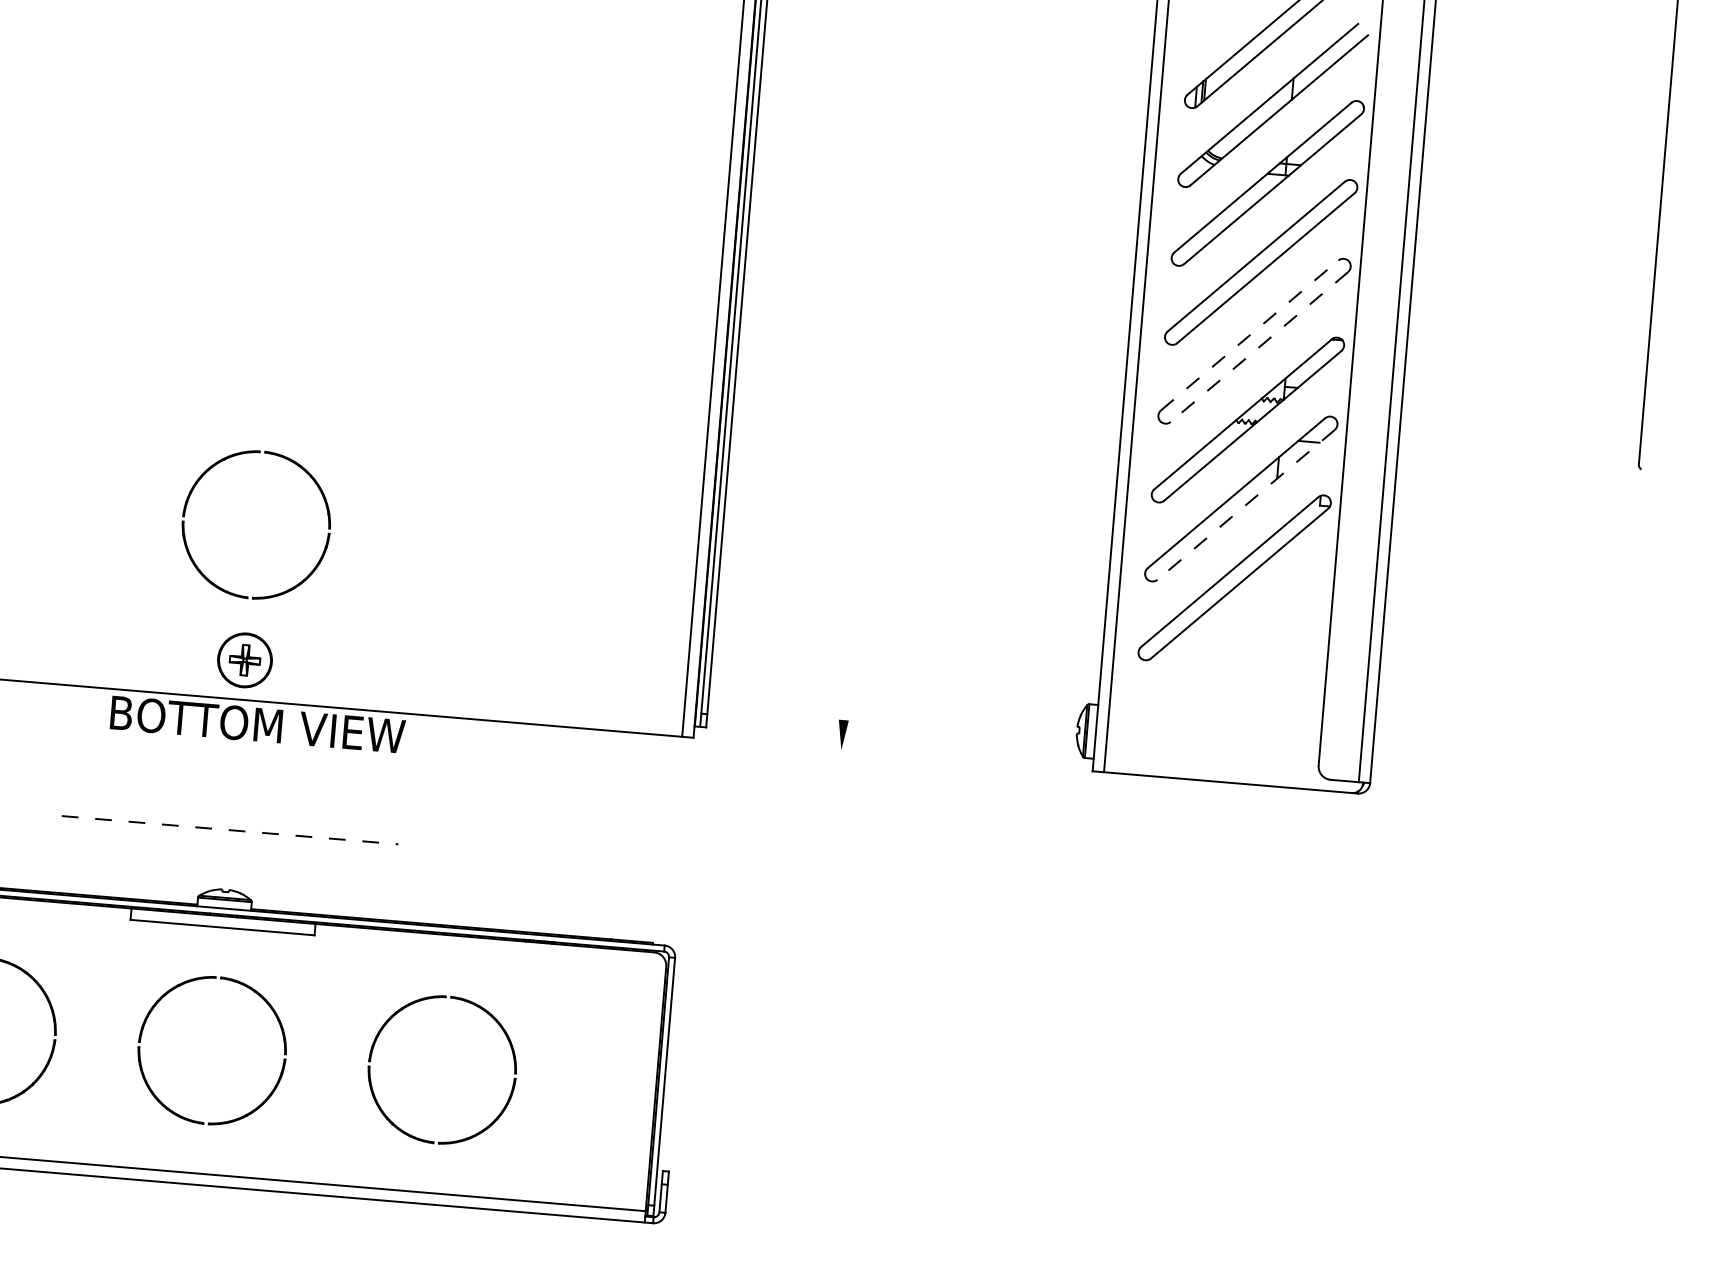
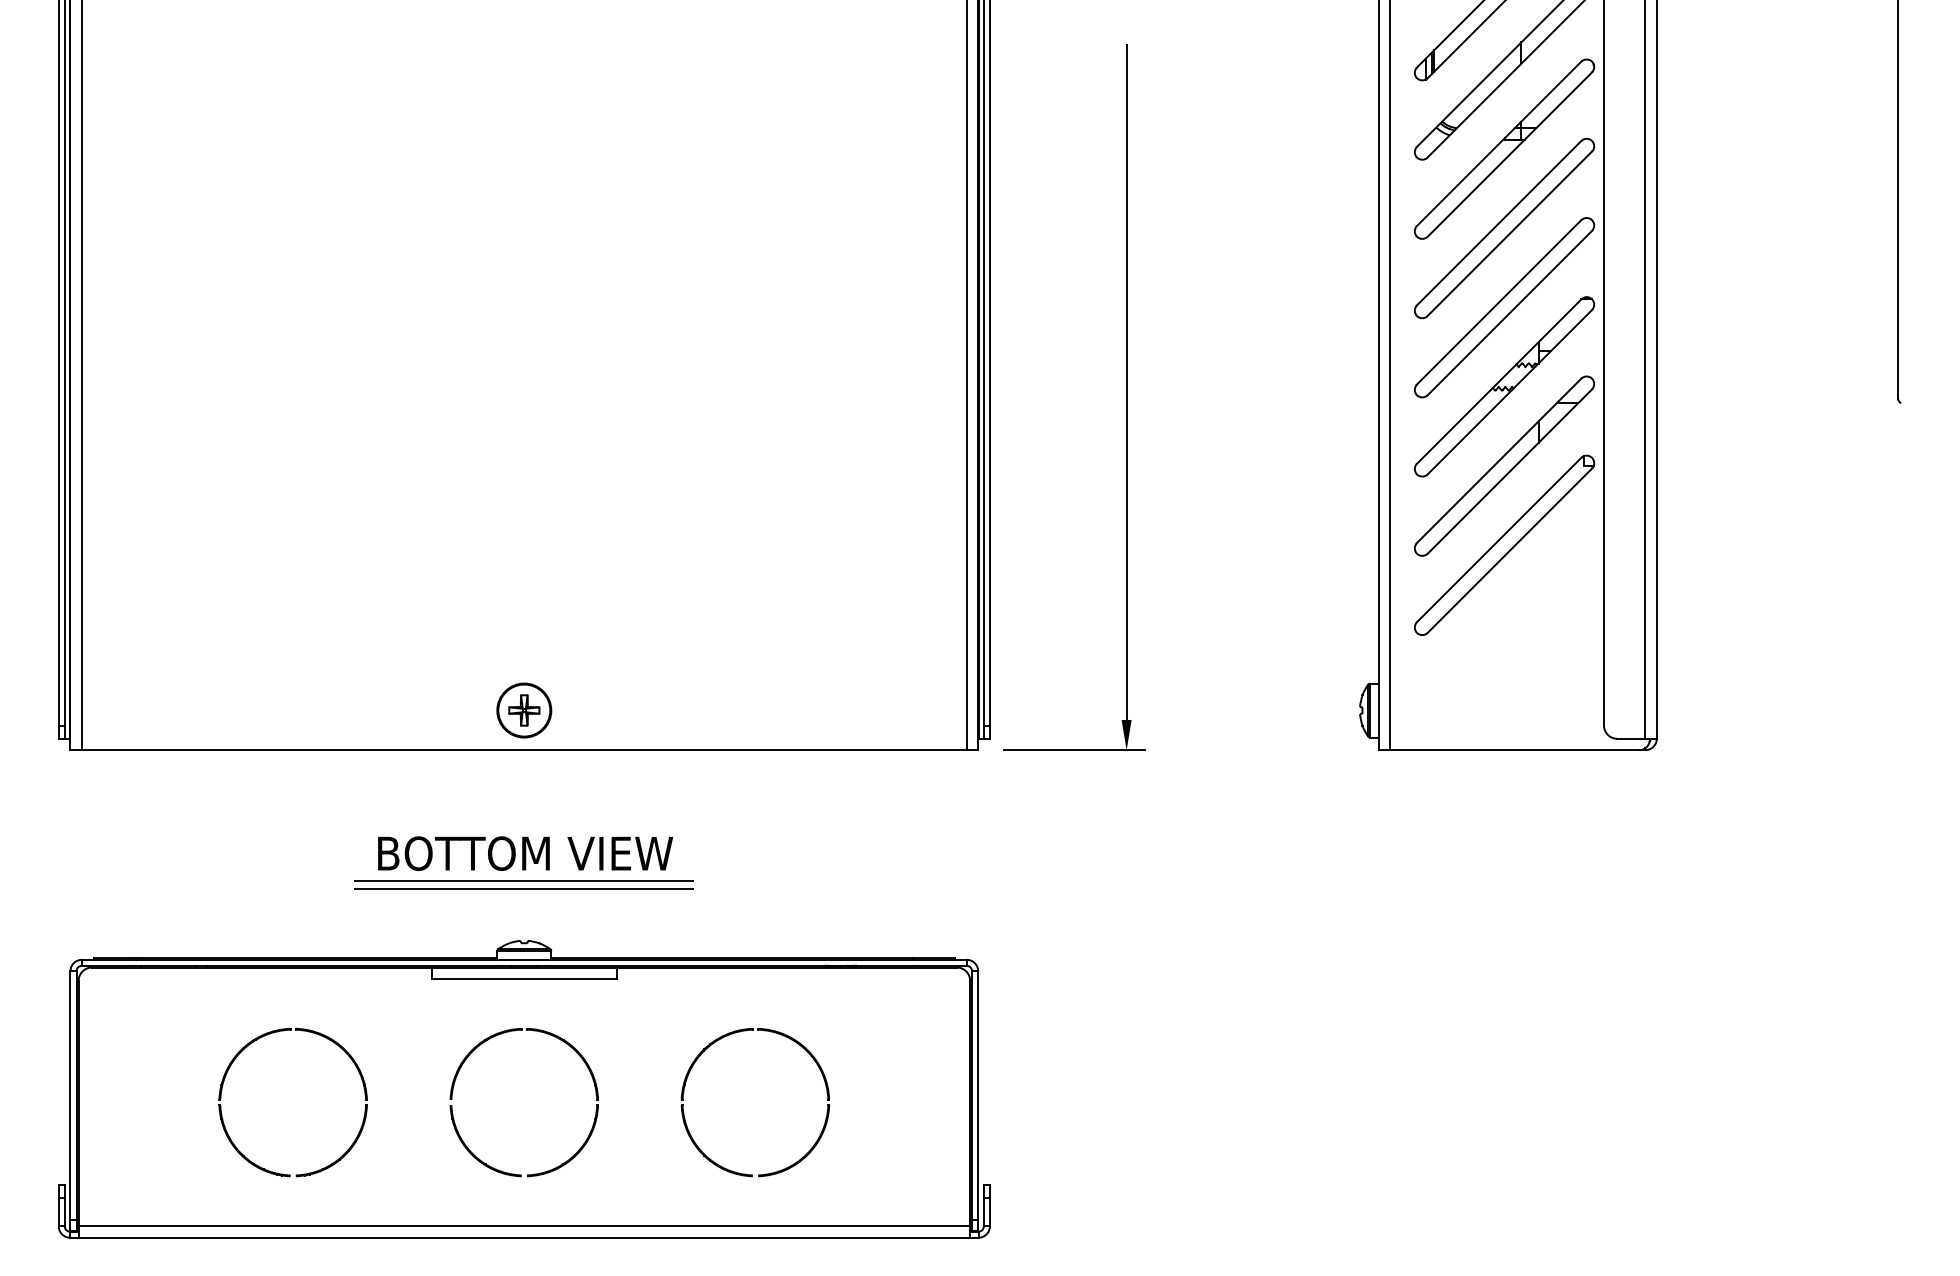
line: (1250, 334) -> (1499, 301), dashed -> solid
line: (1259, 347) -> (1509, 313), dashed -> solid
line: (871, 389) -> (1126, 387), added
part: (188, 503) -> (454, 558), removed
line: (1245, 504) -> (1509, 471), dashed -> solid
text: (257, 724) -> (525, 853), moved
line: (788, 746) -> (1073, 750), added
line: (230, 830) -> (524, 881), dashed -> solid
line: (229, 838) -> (523, 889), added

